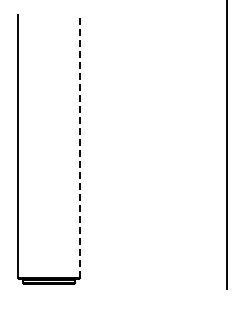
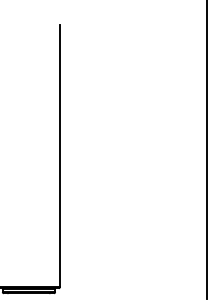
line: (80, 145) -> (60, 155), dashed -> solid

